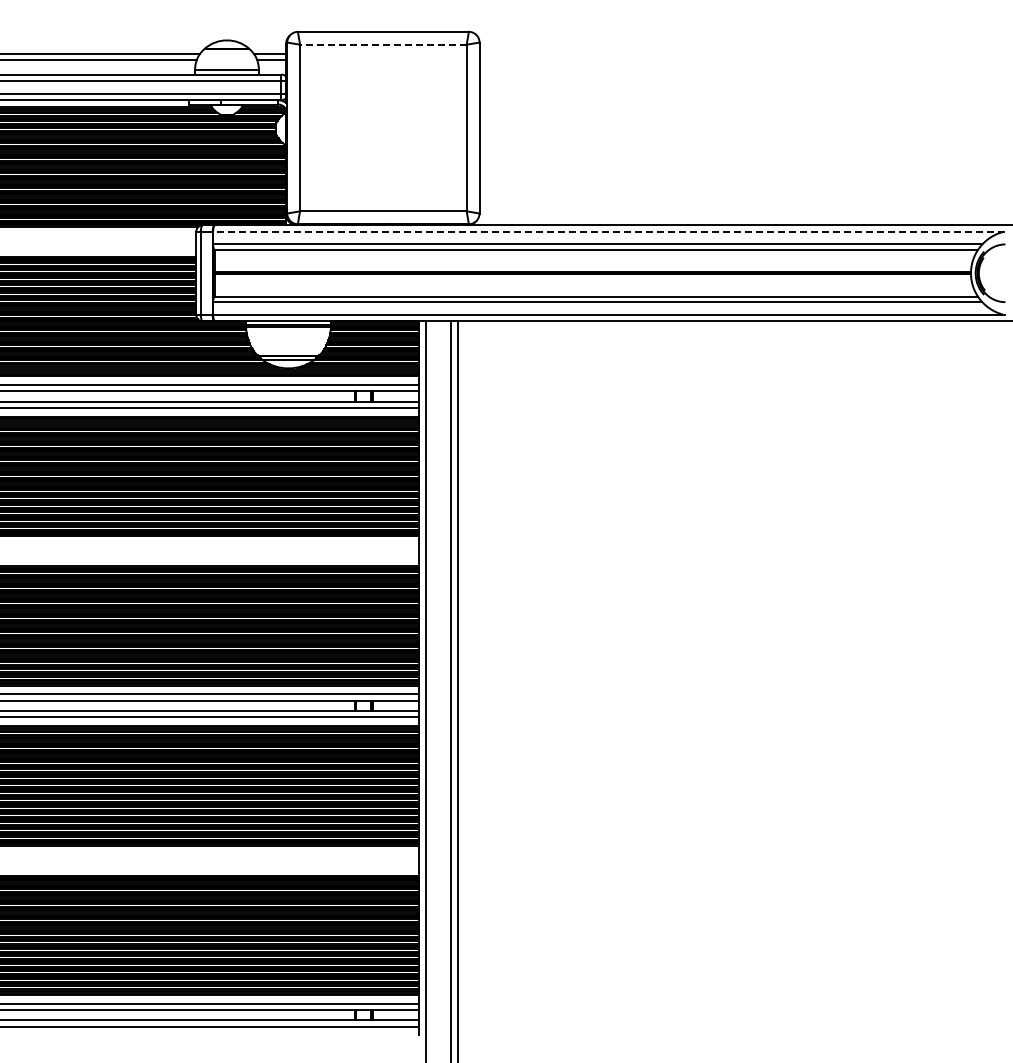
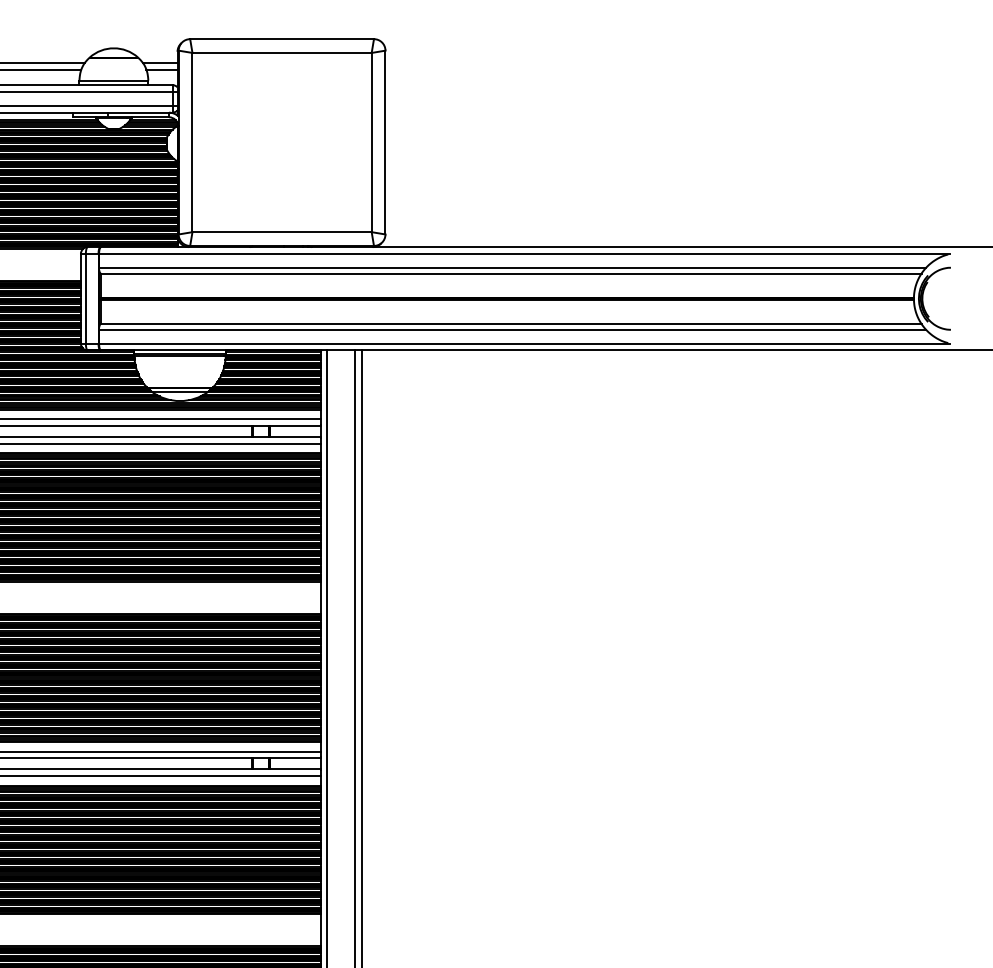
line: (382, 44) -> (281, 52), dashed -> solid
line: (609, 231) -> (525, 253), dashed -> solid

